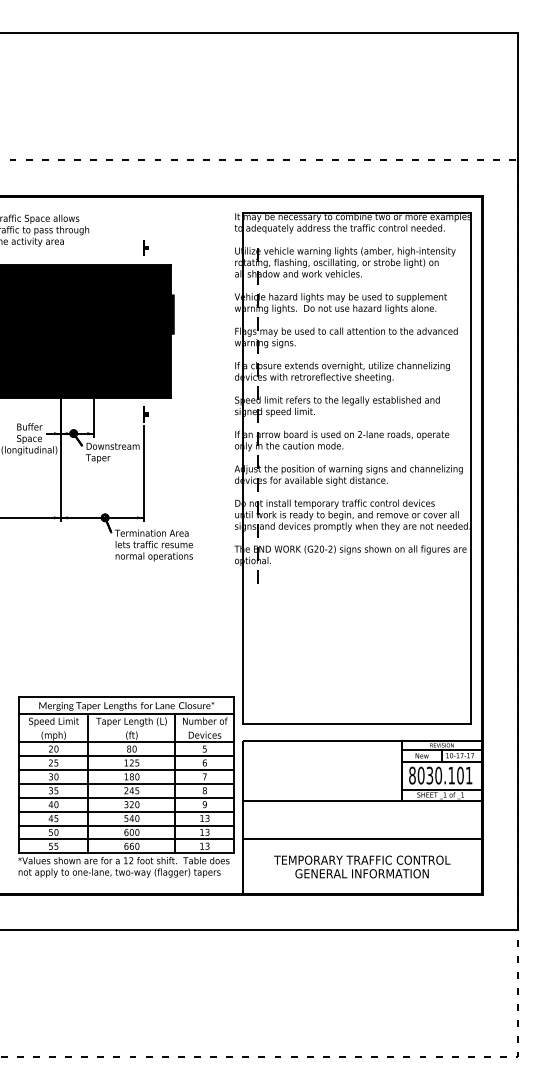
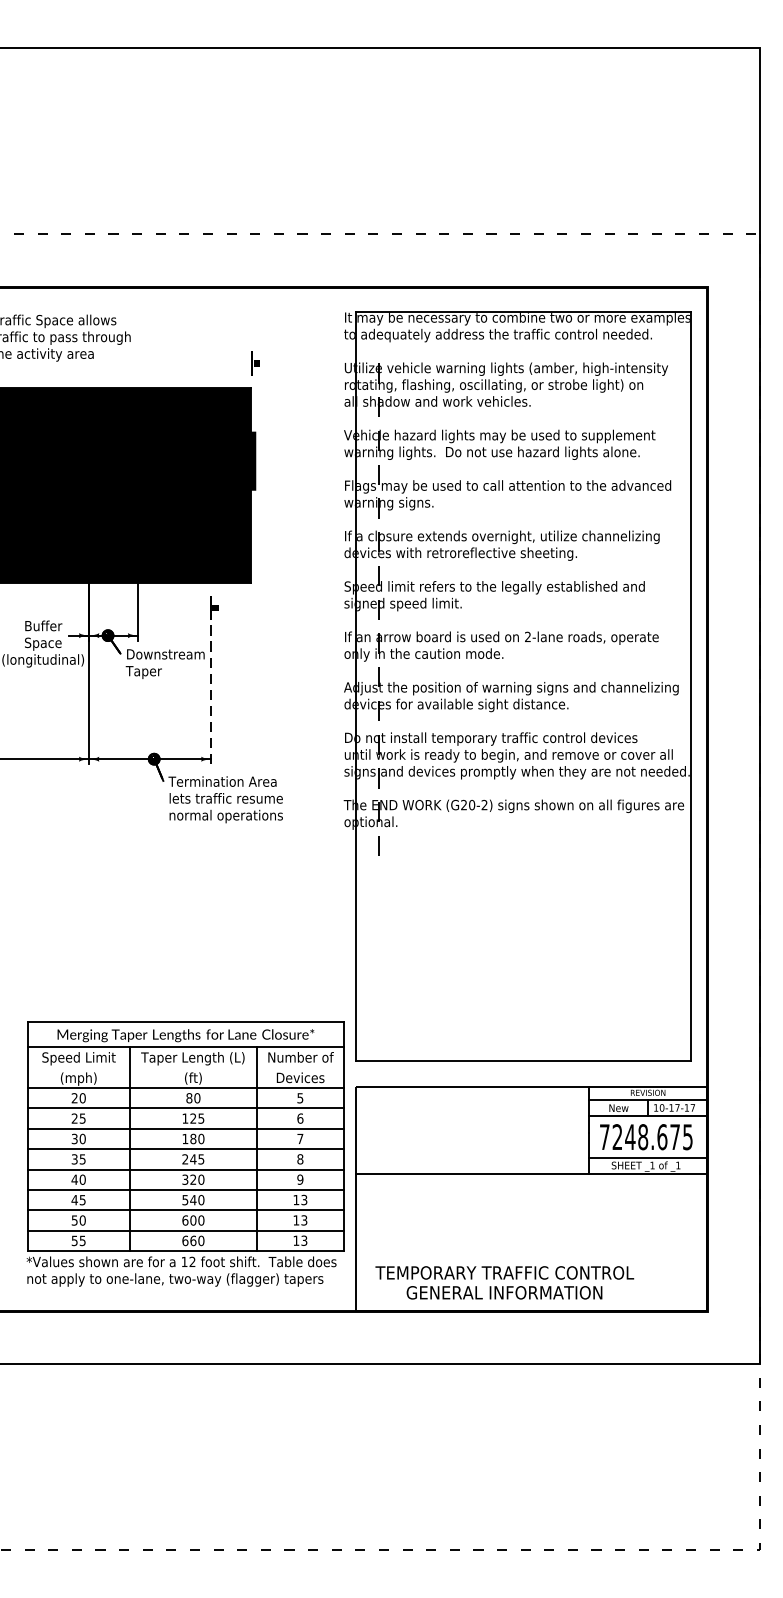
part: (145, 247) -> (254, 362), moved
line: (144, 474) -> (211, 695), solid -> dashed
text: (440, 775) -> (645, 1136), 8030.101 -> 7248.675
line: (361, 839) -> (530, 1230), removed
text: (362, 866) -> (505, 1282), moved

